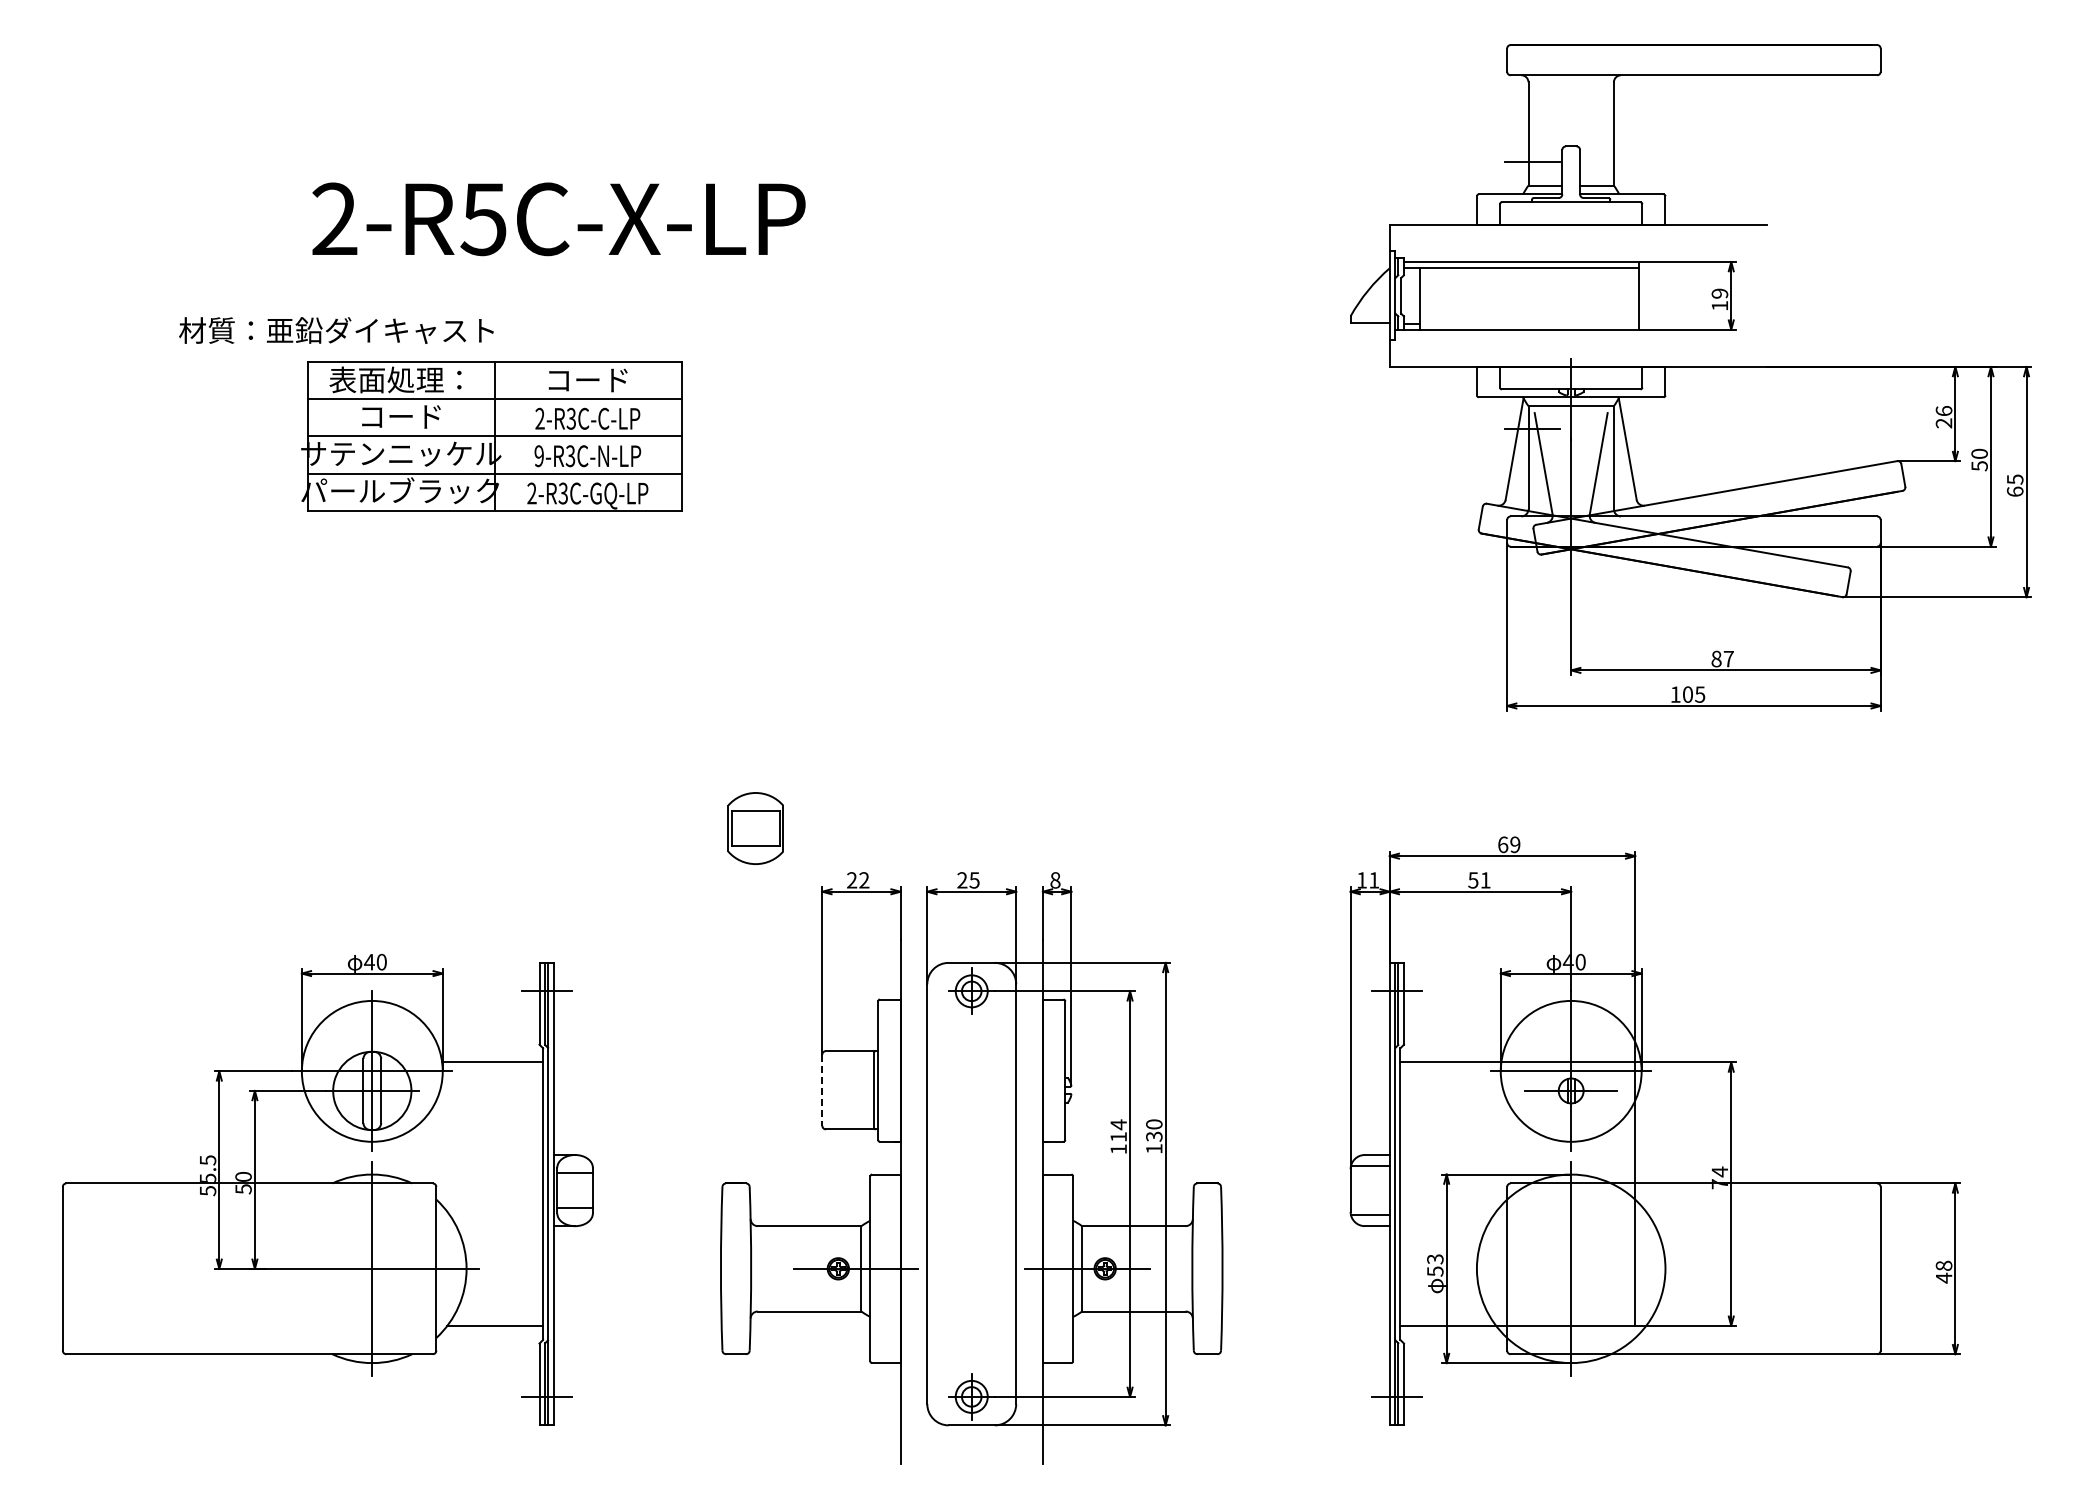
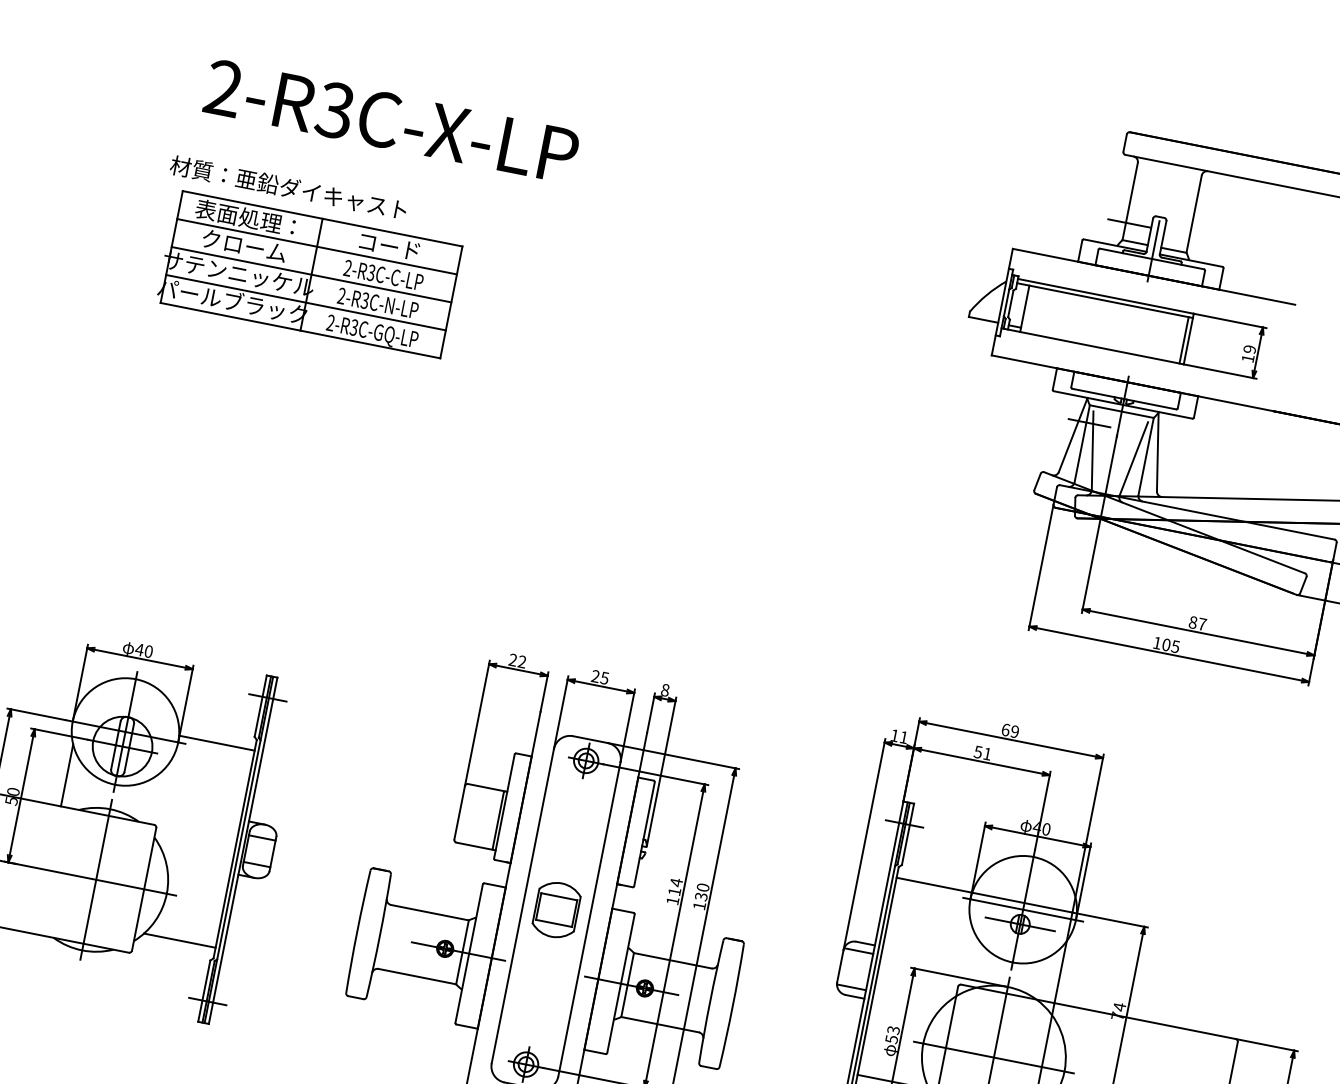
line: (1571, 191) -> (1153, 250), added
text: (483, 218) -> (335, 109), 2-R5C-X-LP -> 2-R3C-X-LP
line: (1633, 298) -> (1184, 340), added
text: (336, 330) -> (288, 187), moved
text: (401, 416) -> (244, 245), コード -> クローム
text: (538, 456) -> (341, 296), 9-R3C-N-LP -> 2-R3C-N-LP
part: (755, 828) -> (556, 910), moved
line: (822, 1090) -> (459, 813), dashed -> solid
line: (308, 1141) -> (67, 775), added
line: (1570, 1268) -> (993, 1057), added

